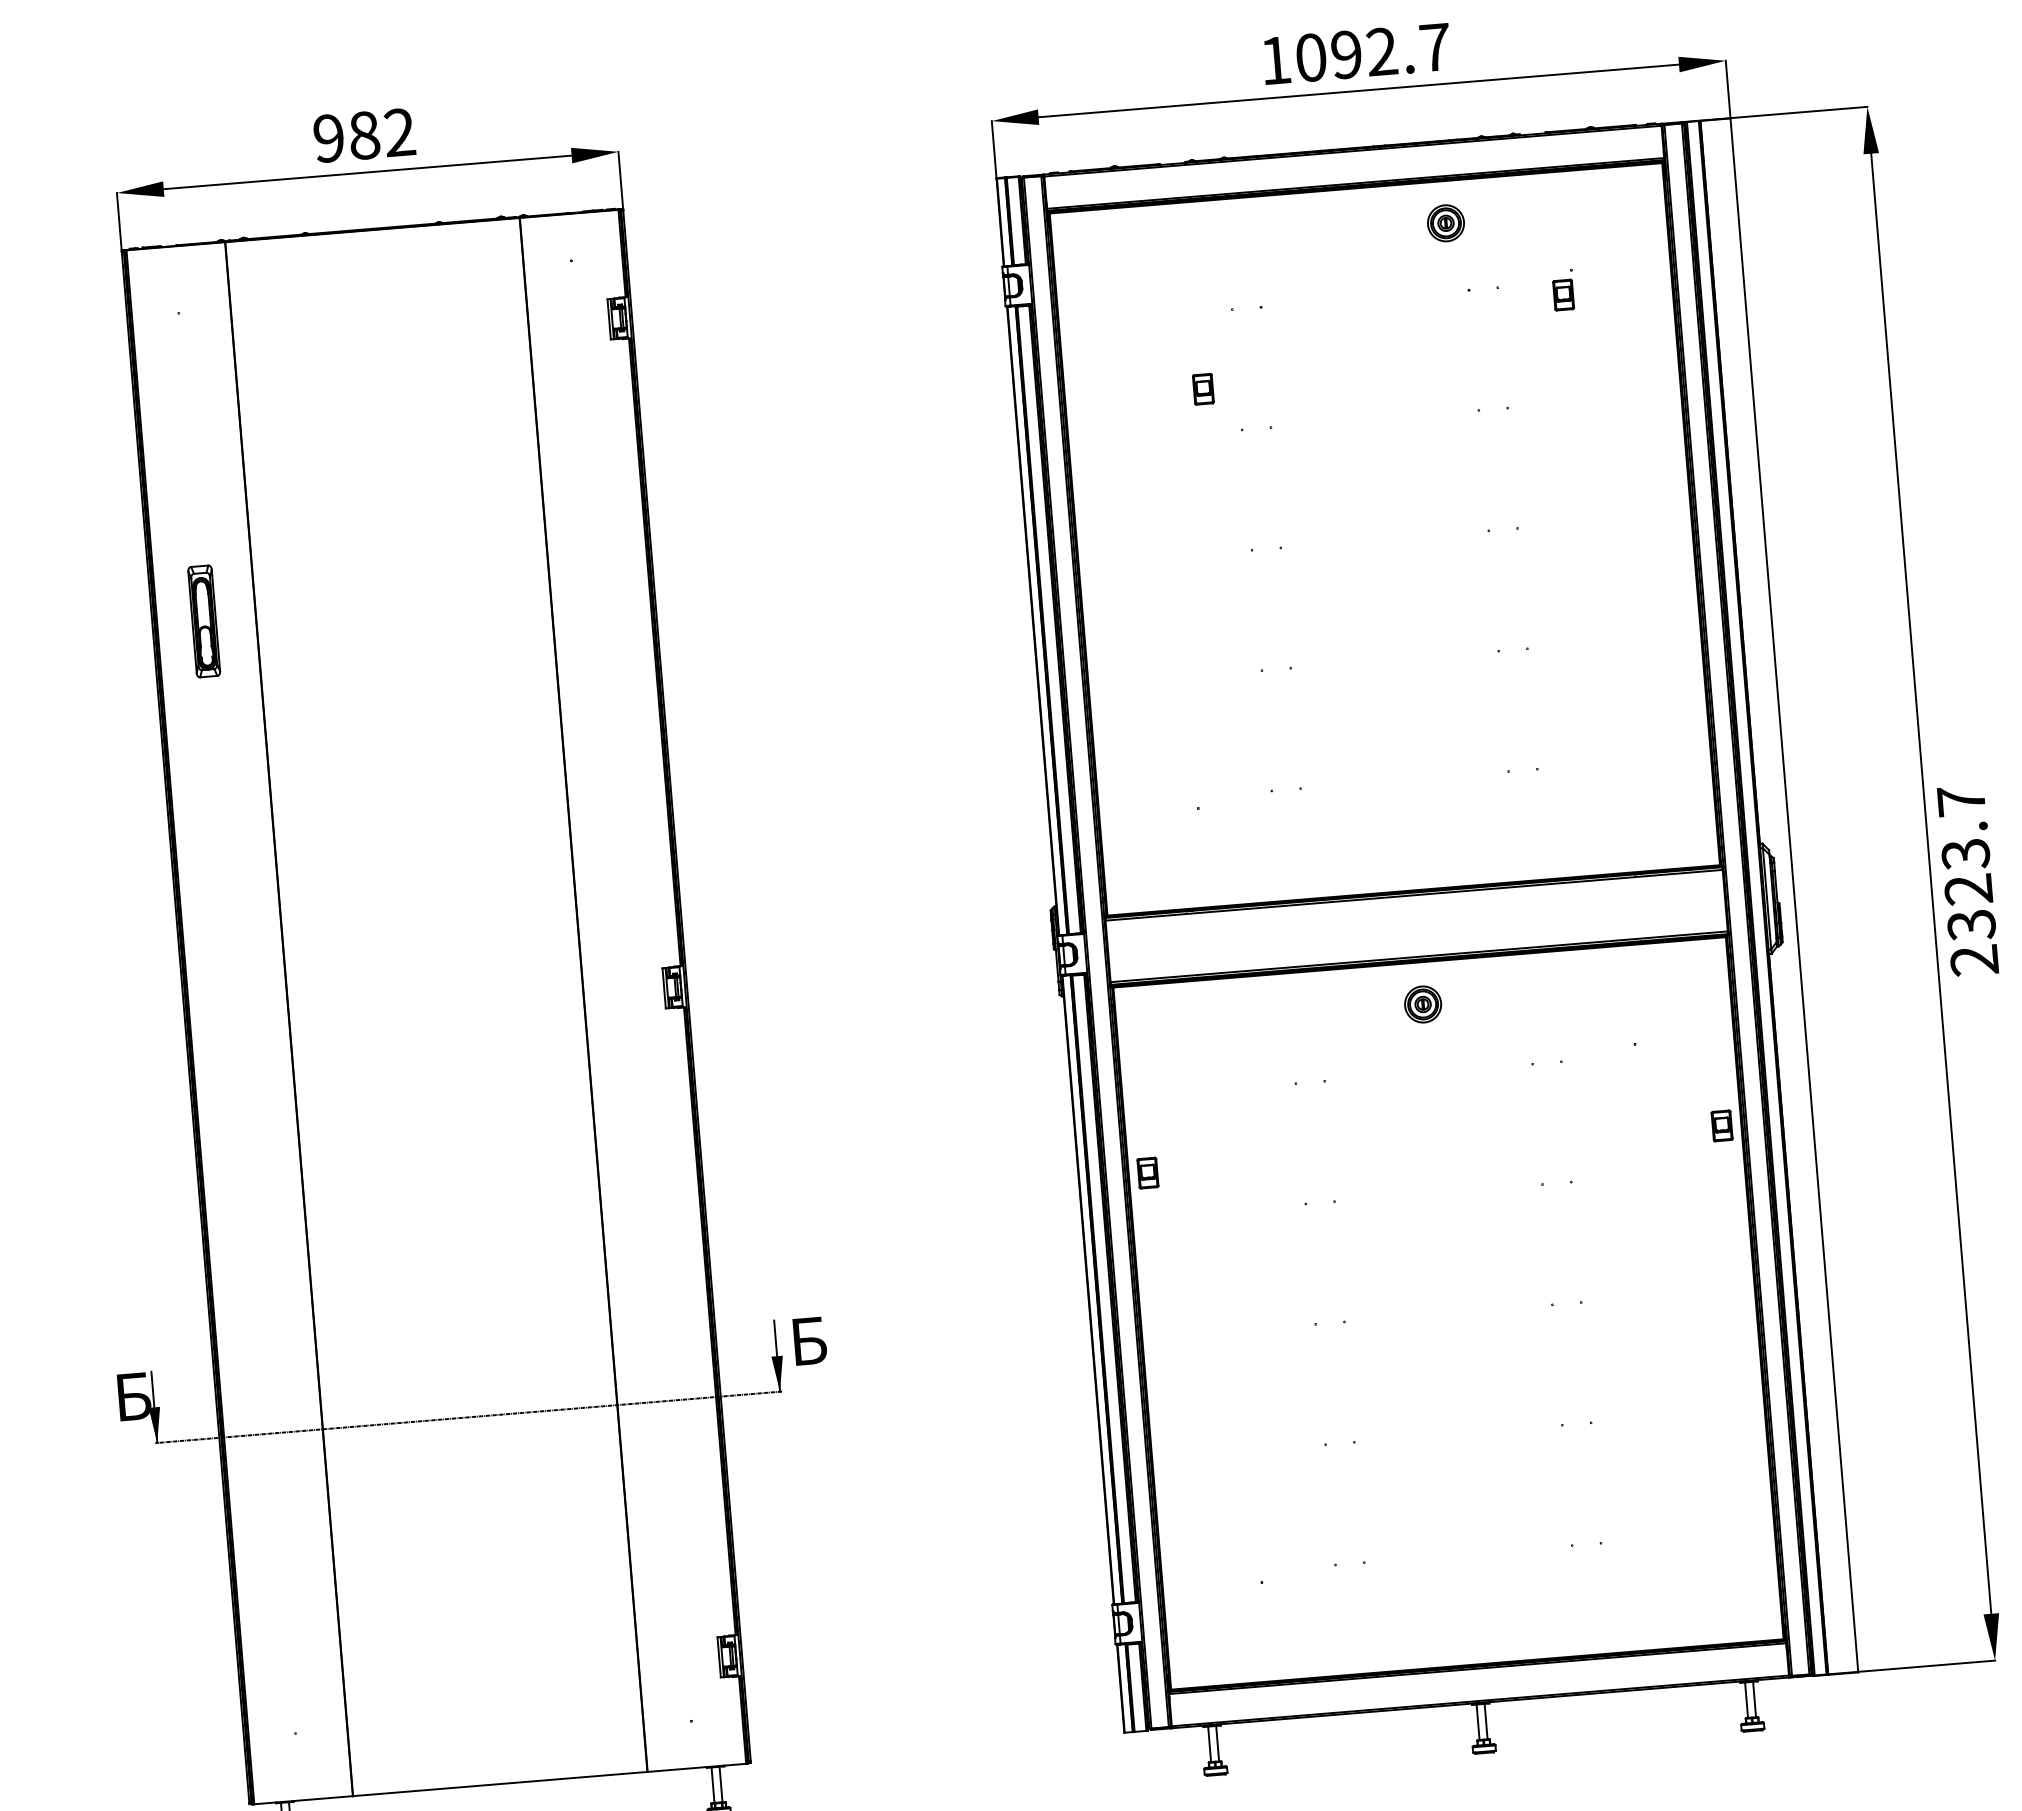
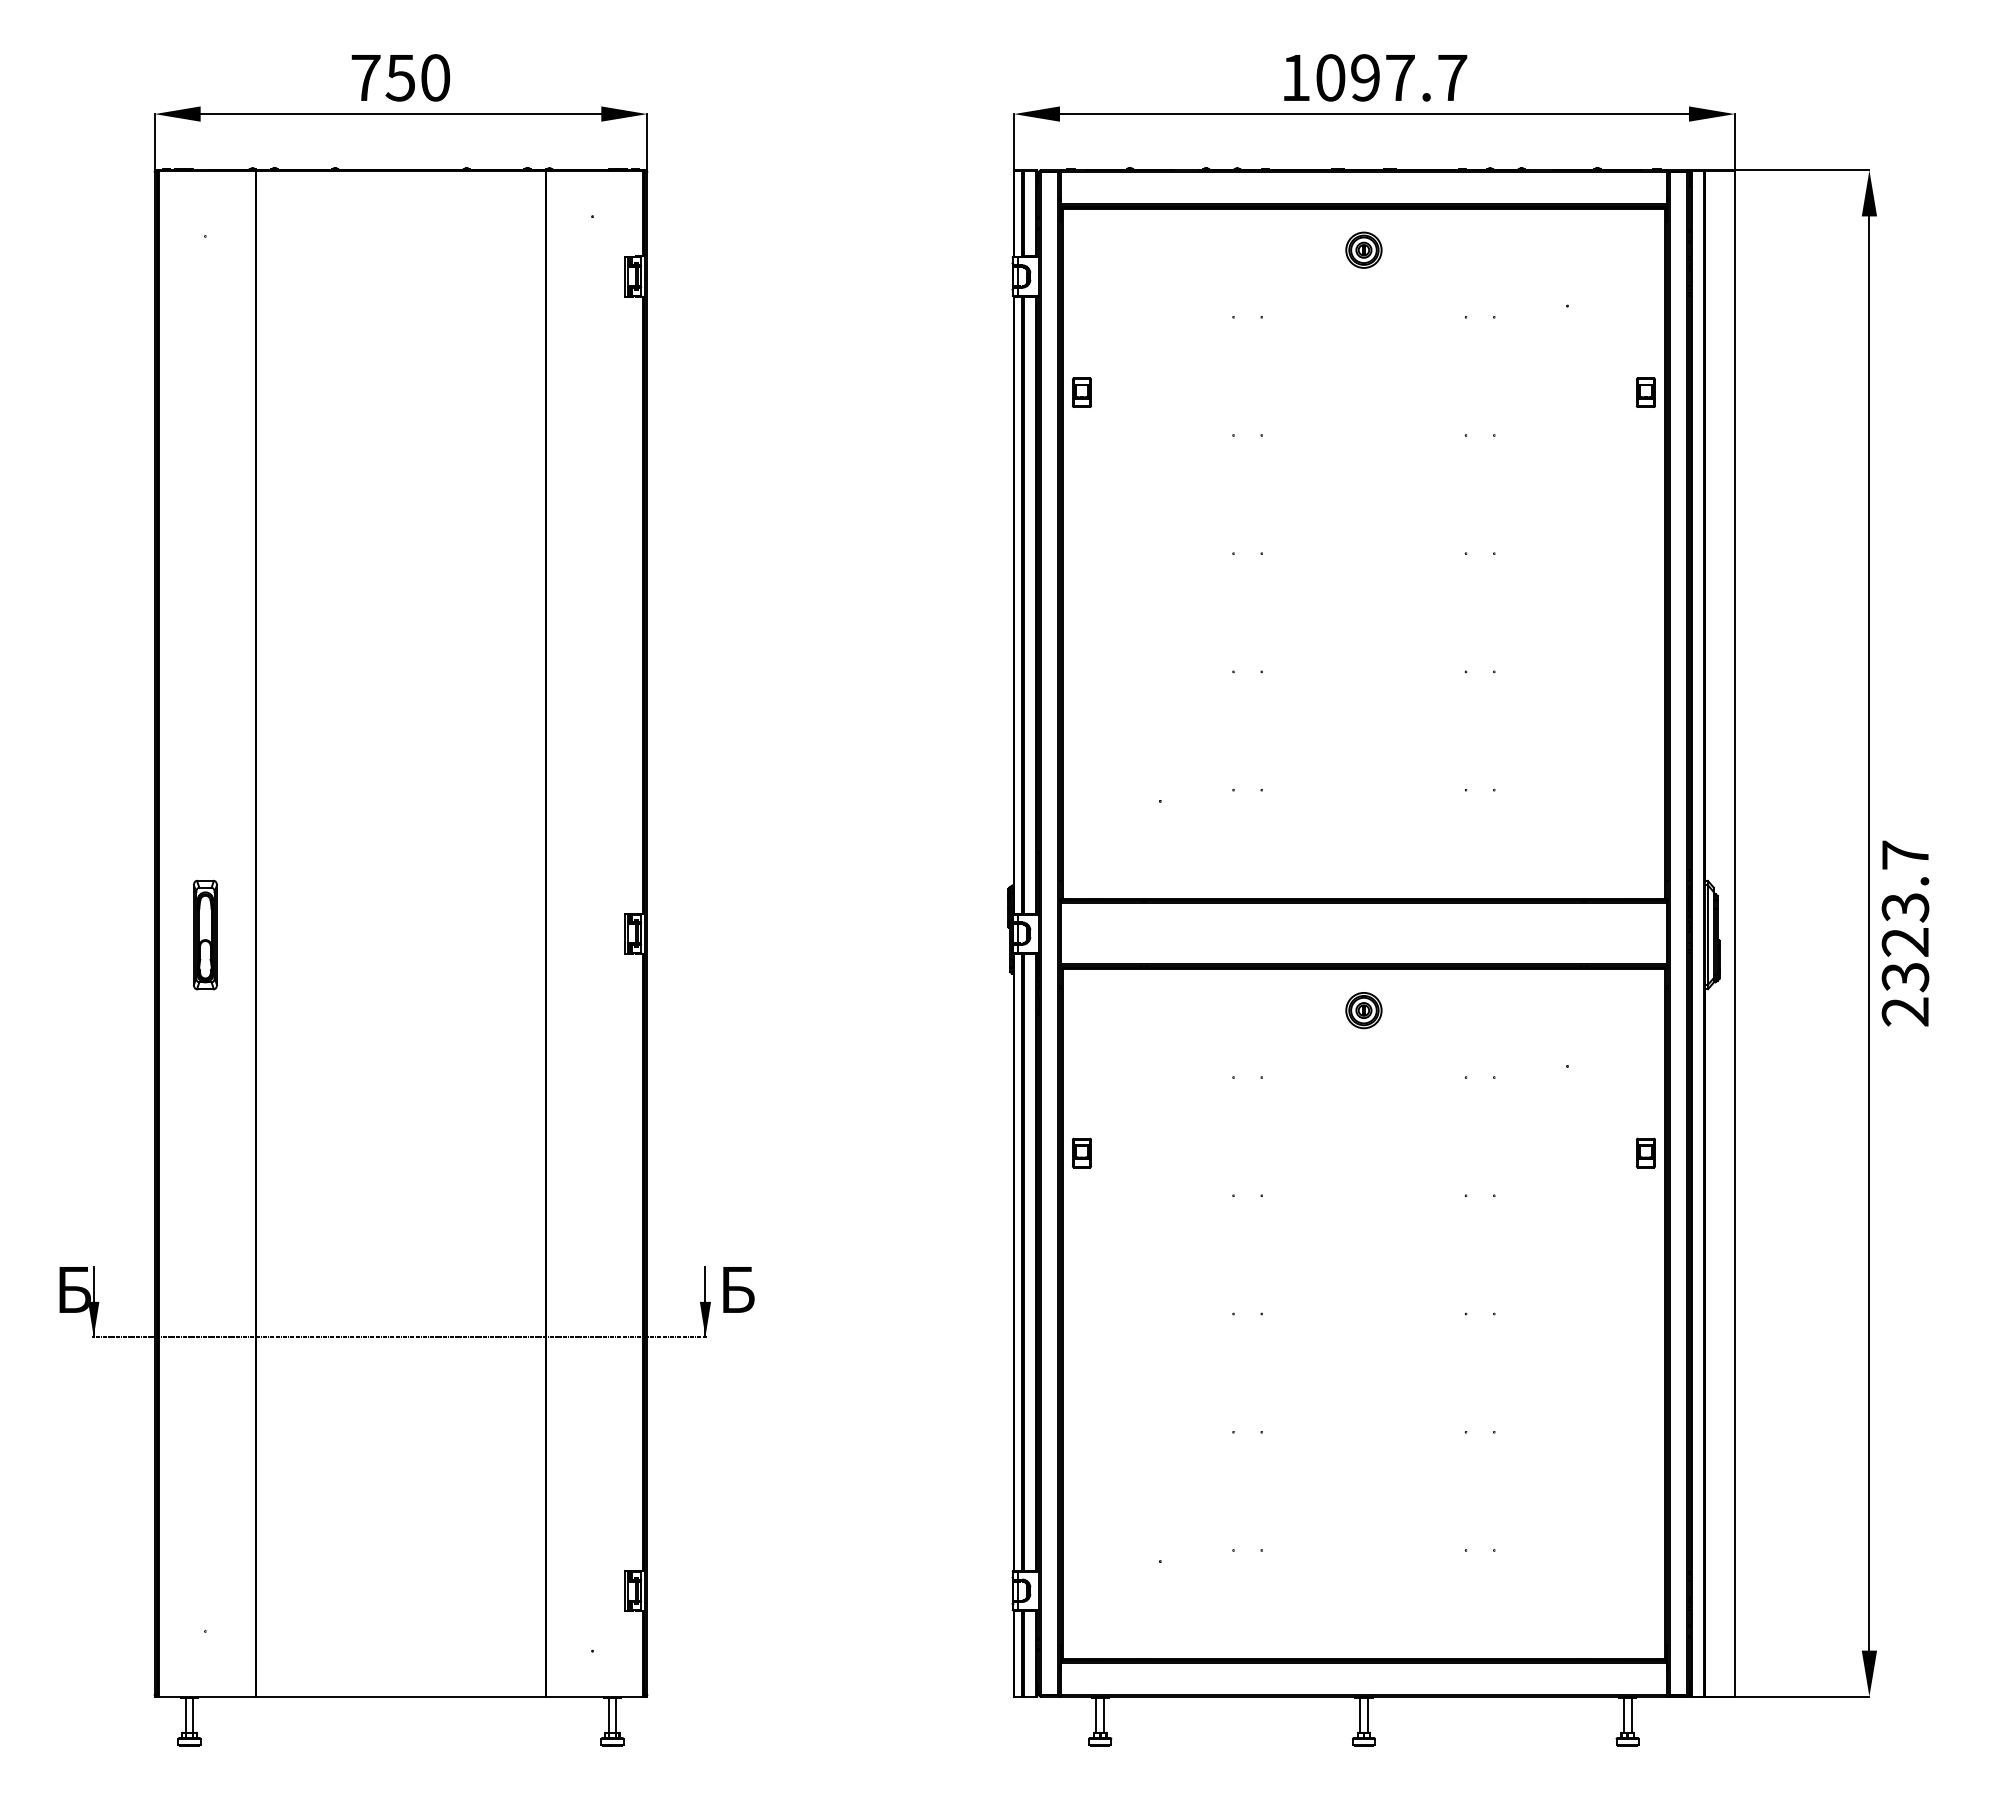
text: (1381, 51) -> (1399, 77), 1092.7 -> 1097.7
text: (364, 135) -> (400, 77), 982 -> 750
part: (1445, 222) -> (1363, 249), moved
part: (1563, 294) -> (1645, 392), moved
part: (1202, 389) -> (1081, 392), moved
part: (204, 620) -> (205, 934), moved

